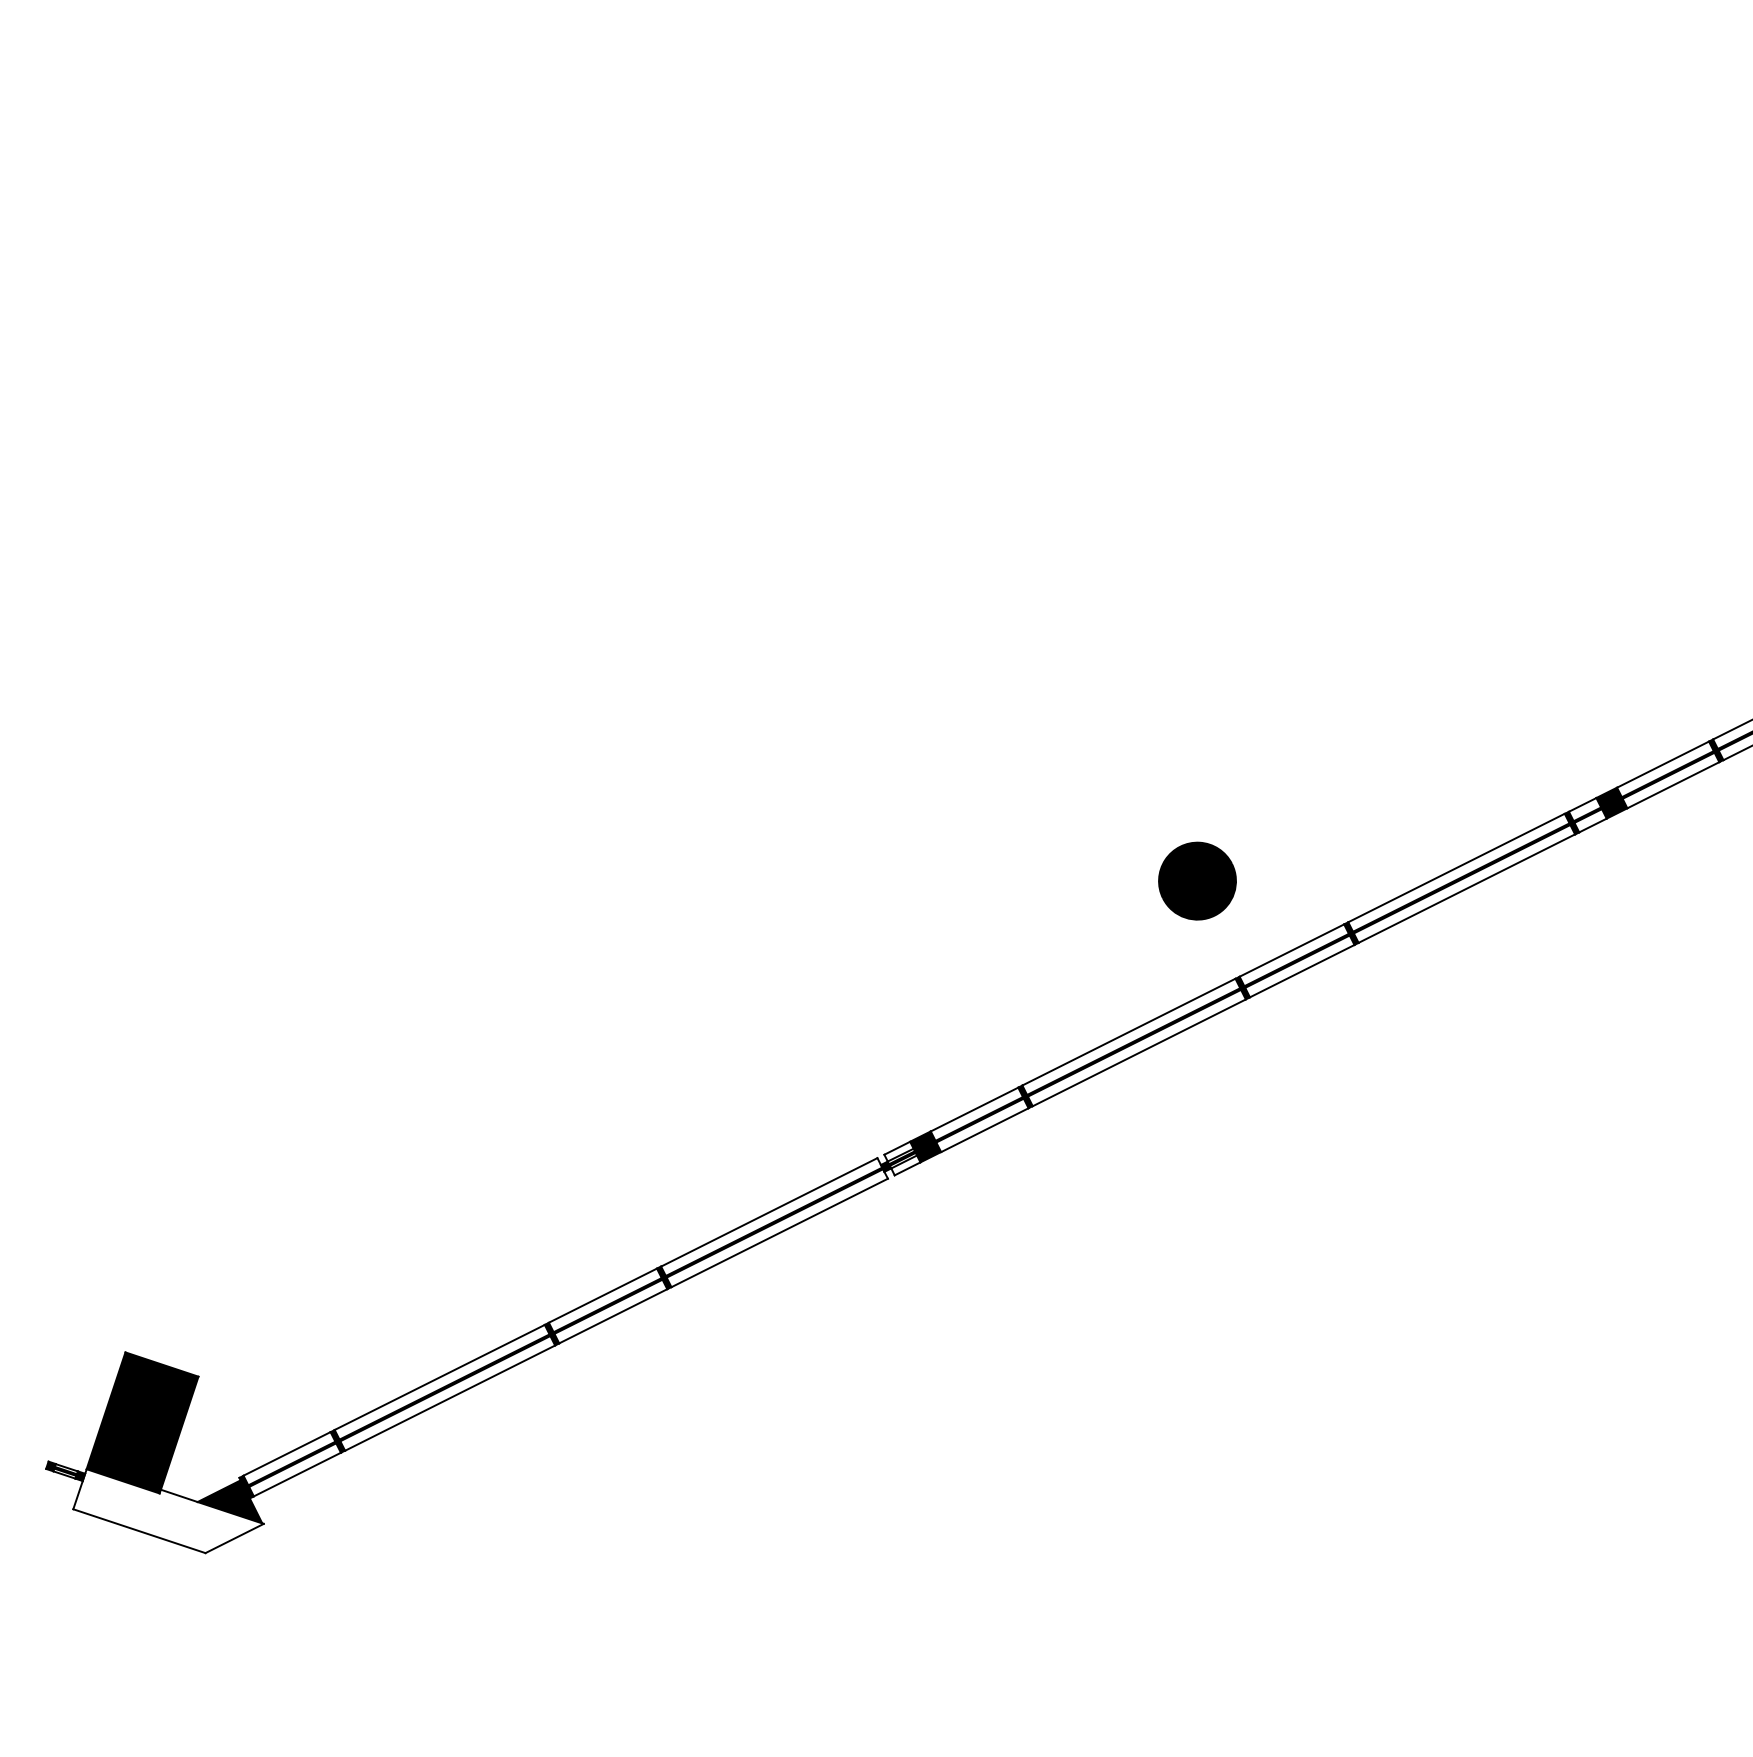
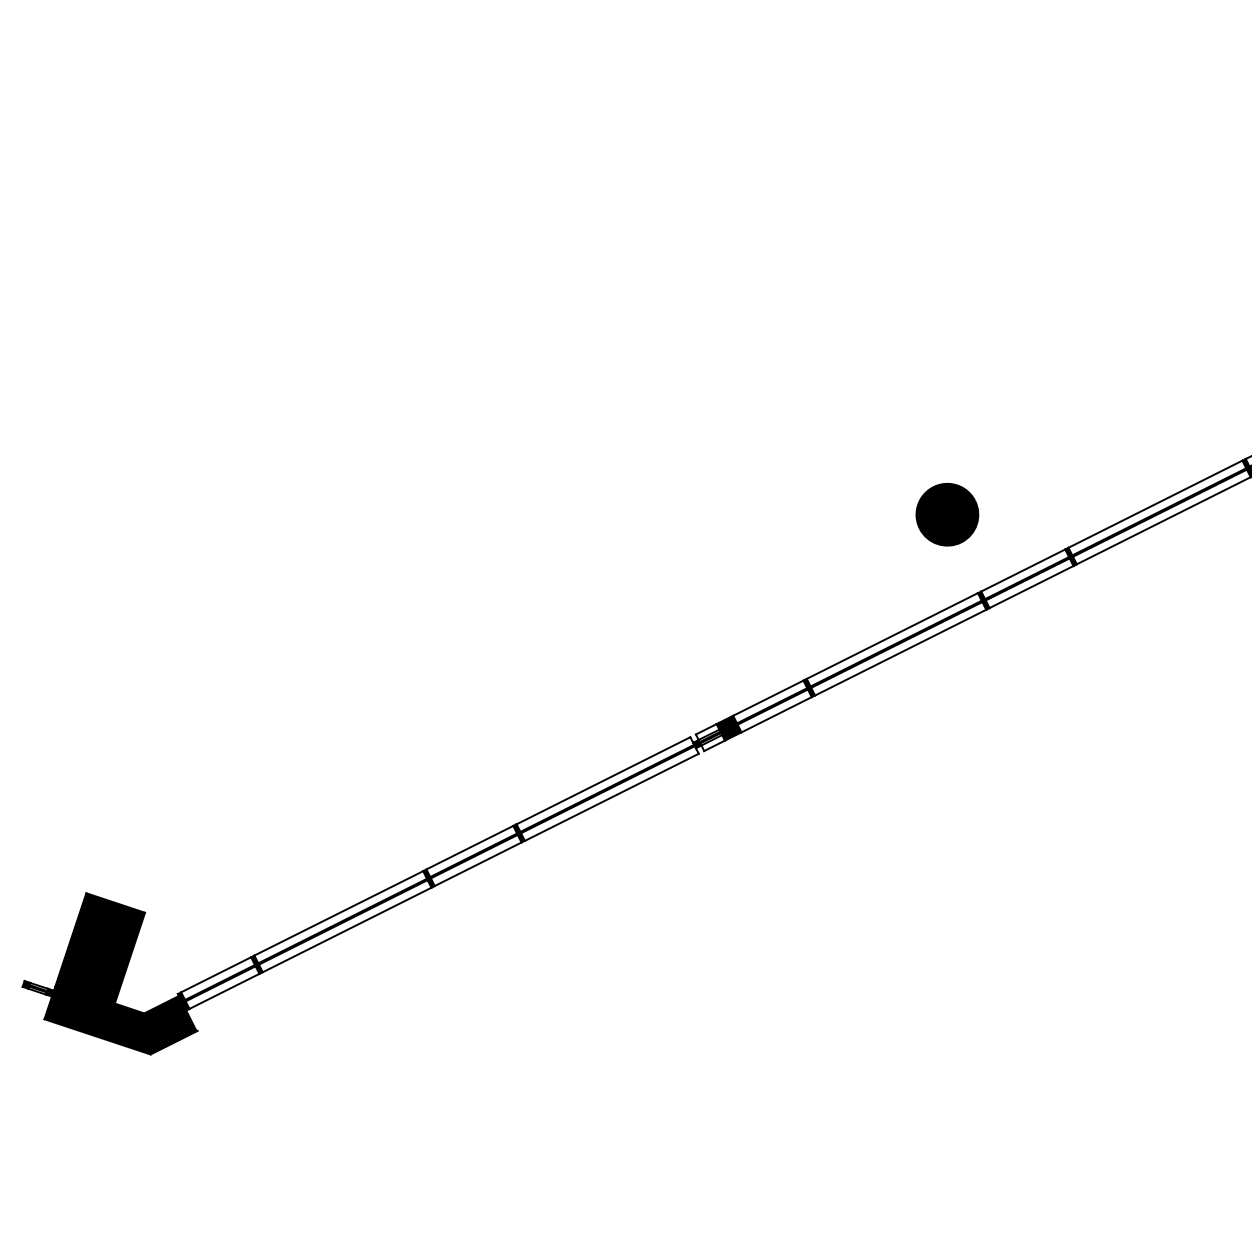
fill: (168, 1511) -> (120, 1021), added

